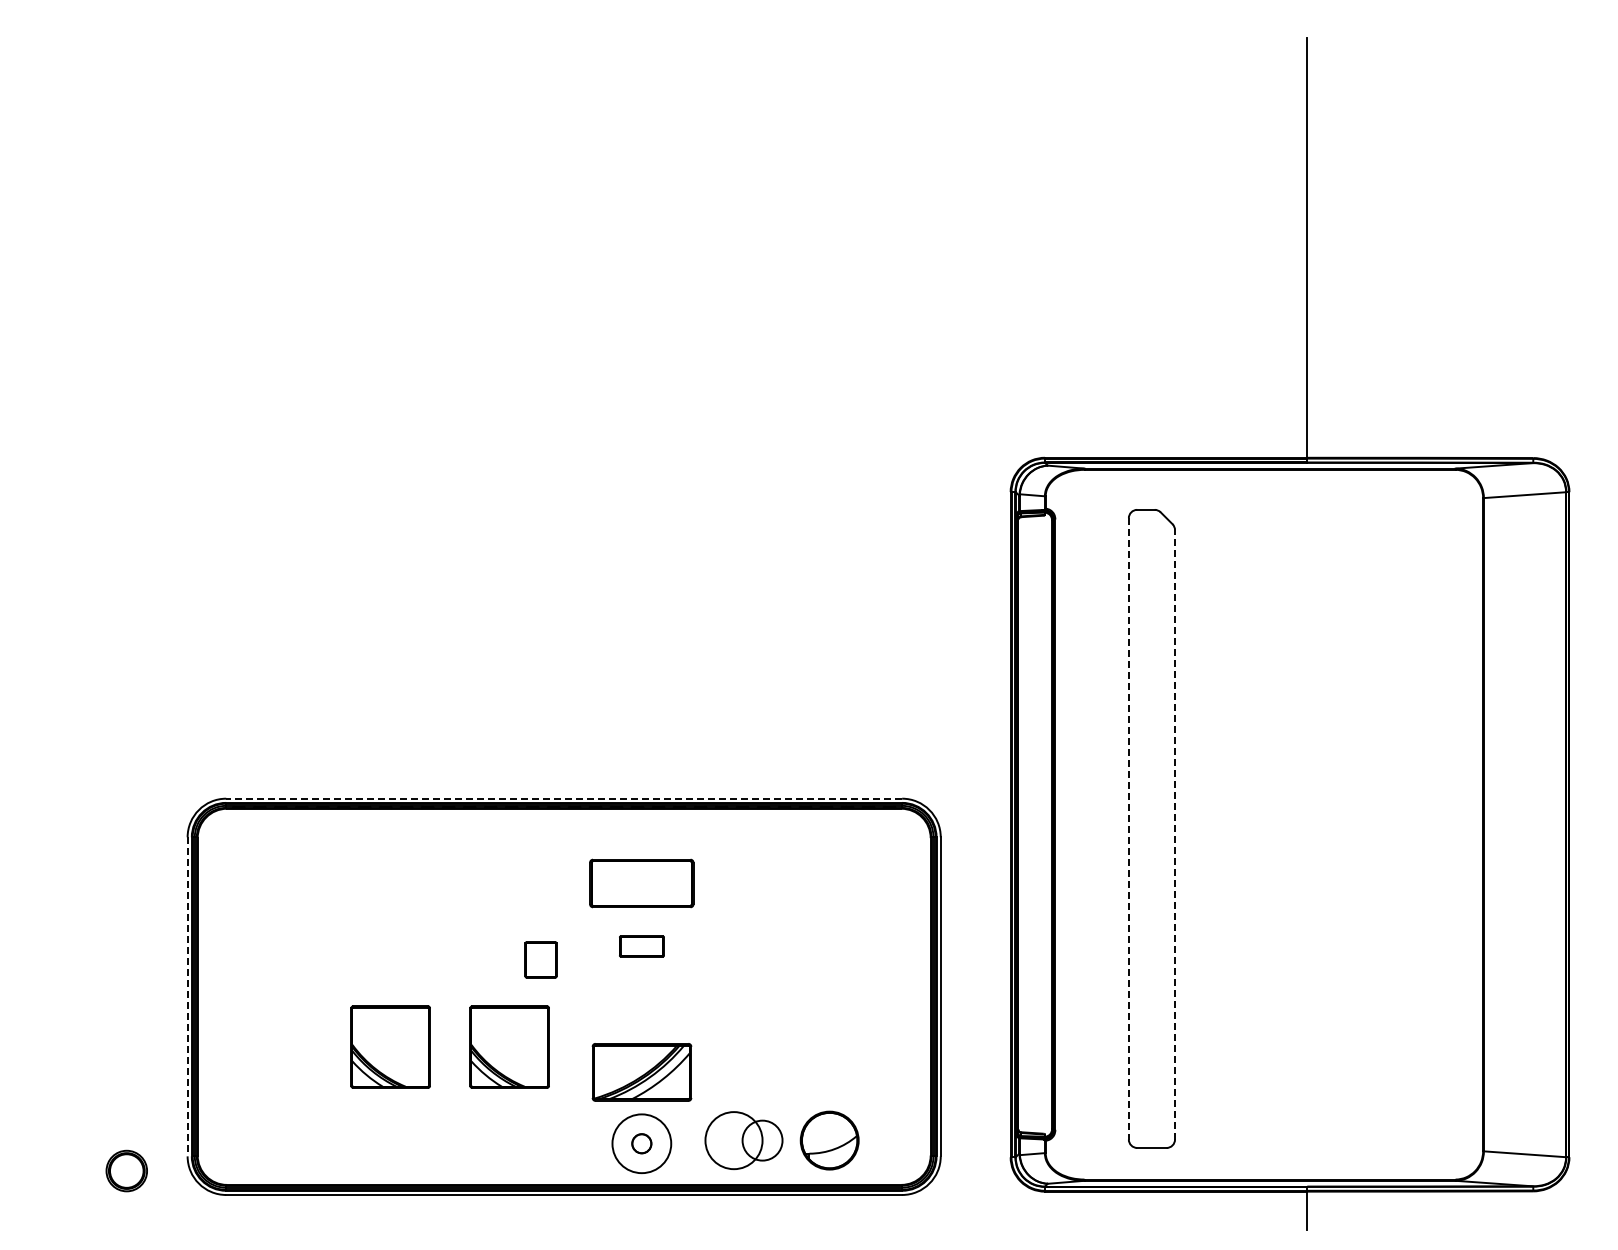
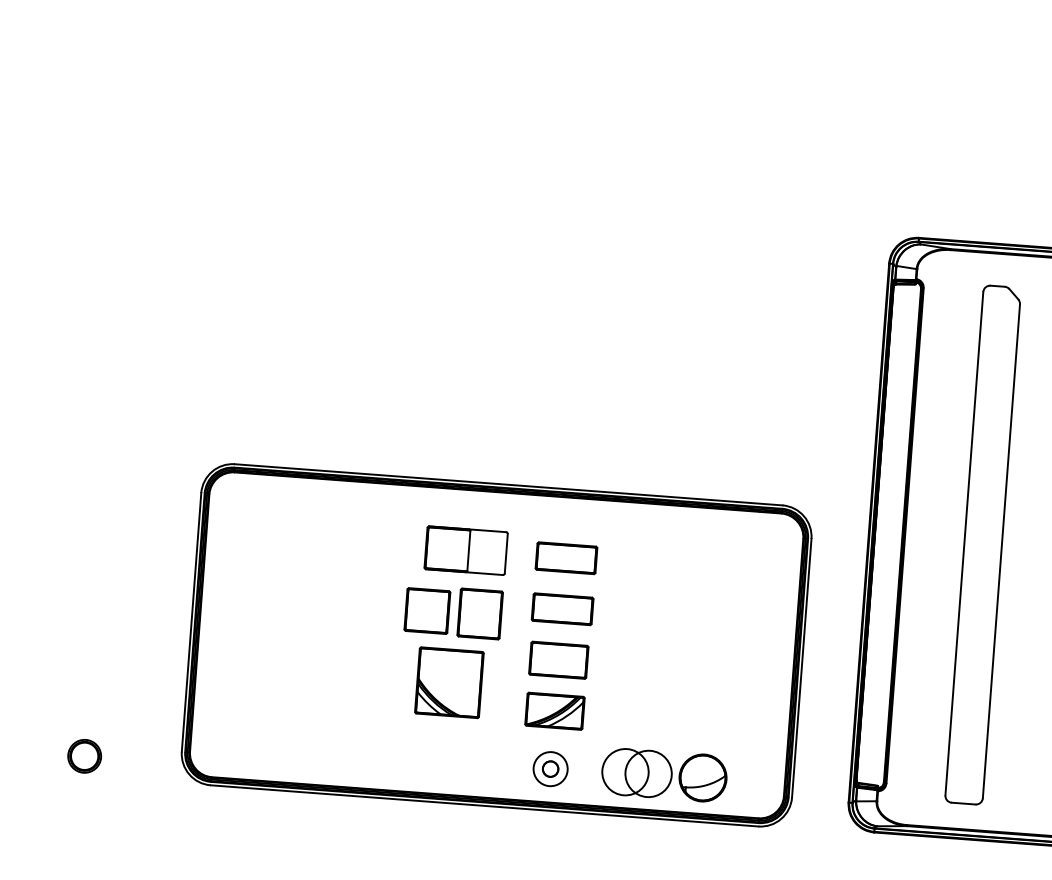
line: (564, 798) -> (508, 484), dashed -> solid
line: (1128, 828) -> (964, 543), dashed -> solid
line: (1175, 834) -> (1001, 551), dashed -> solid
part: (517, 883) -> (465, 550), added
part: (641, 883) -> (566, 558), size x0.71
part: (641, 946) -> (562, 609), size x1.67
part: (540, 959) -> (479, 613), size x1.67
part: (475, 961) -> (426, 611), added
line: (187, 996) -> (191, 622), dashed -> solid
part: (641, 1009) -> (558, 660), added
part: (390, 1046) -> (352, 675), removed
part: (641, 1072) -> (554, 711), size x0.71
circle: (762, 1140) -> (648, 773), size x1.43
circle: (641, 1143) -> (550, 768), size x0.71
part: (126, 1170) -> (84, 755), moved

